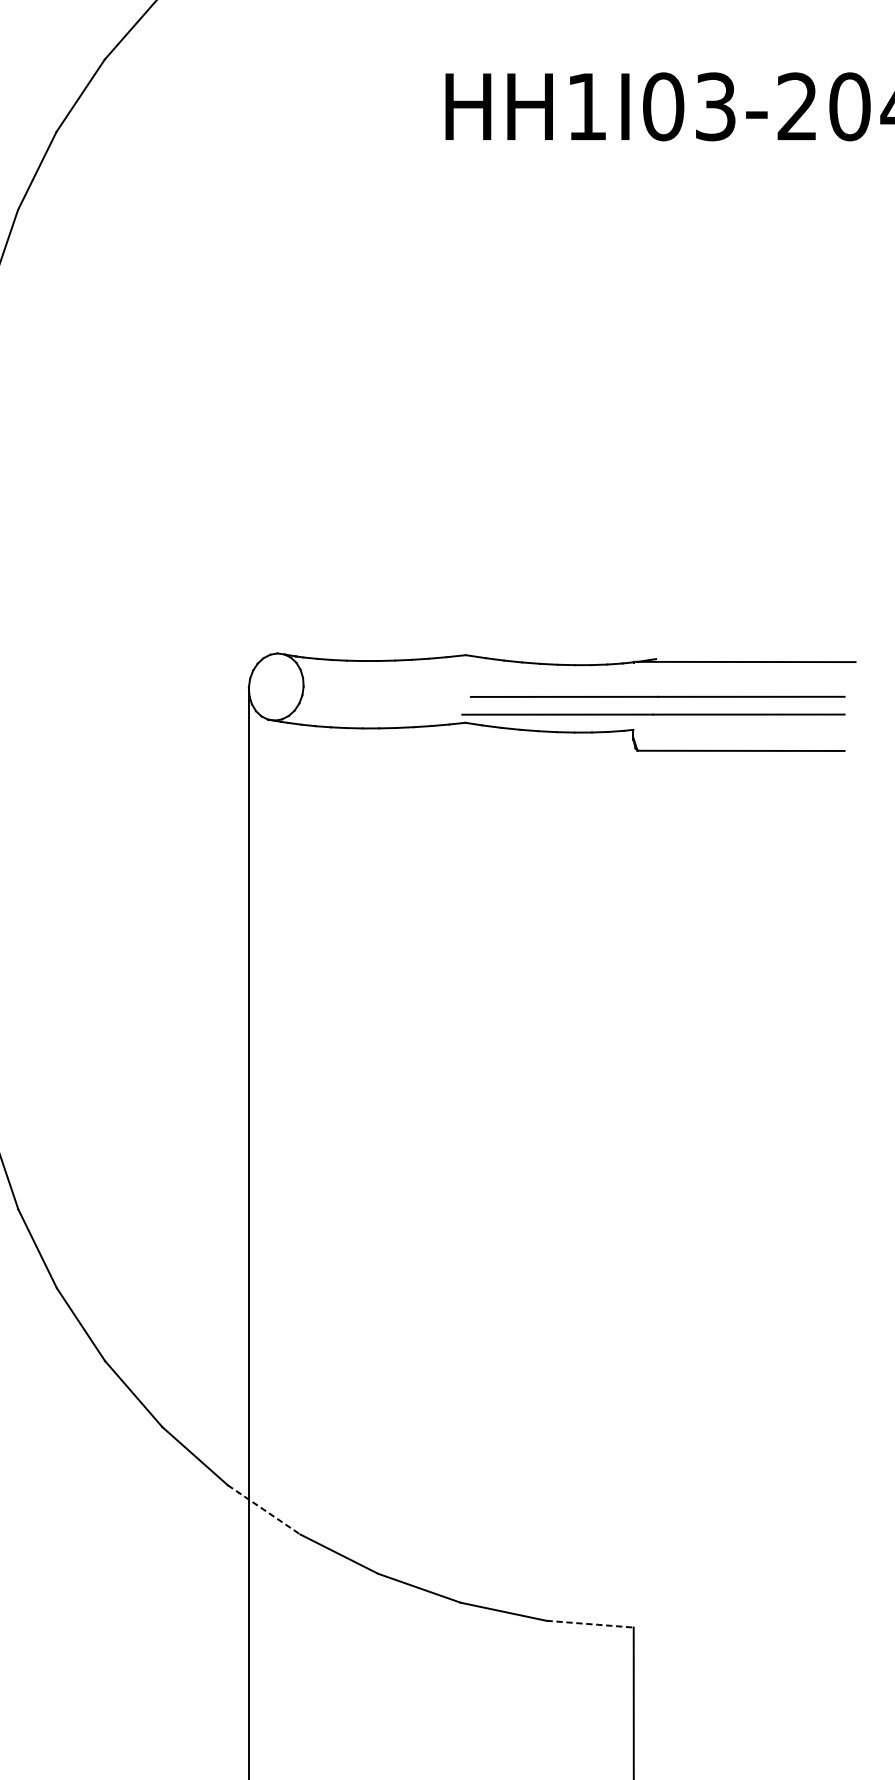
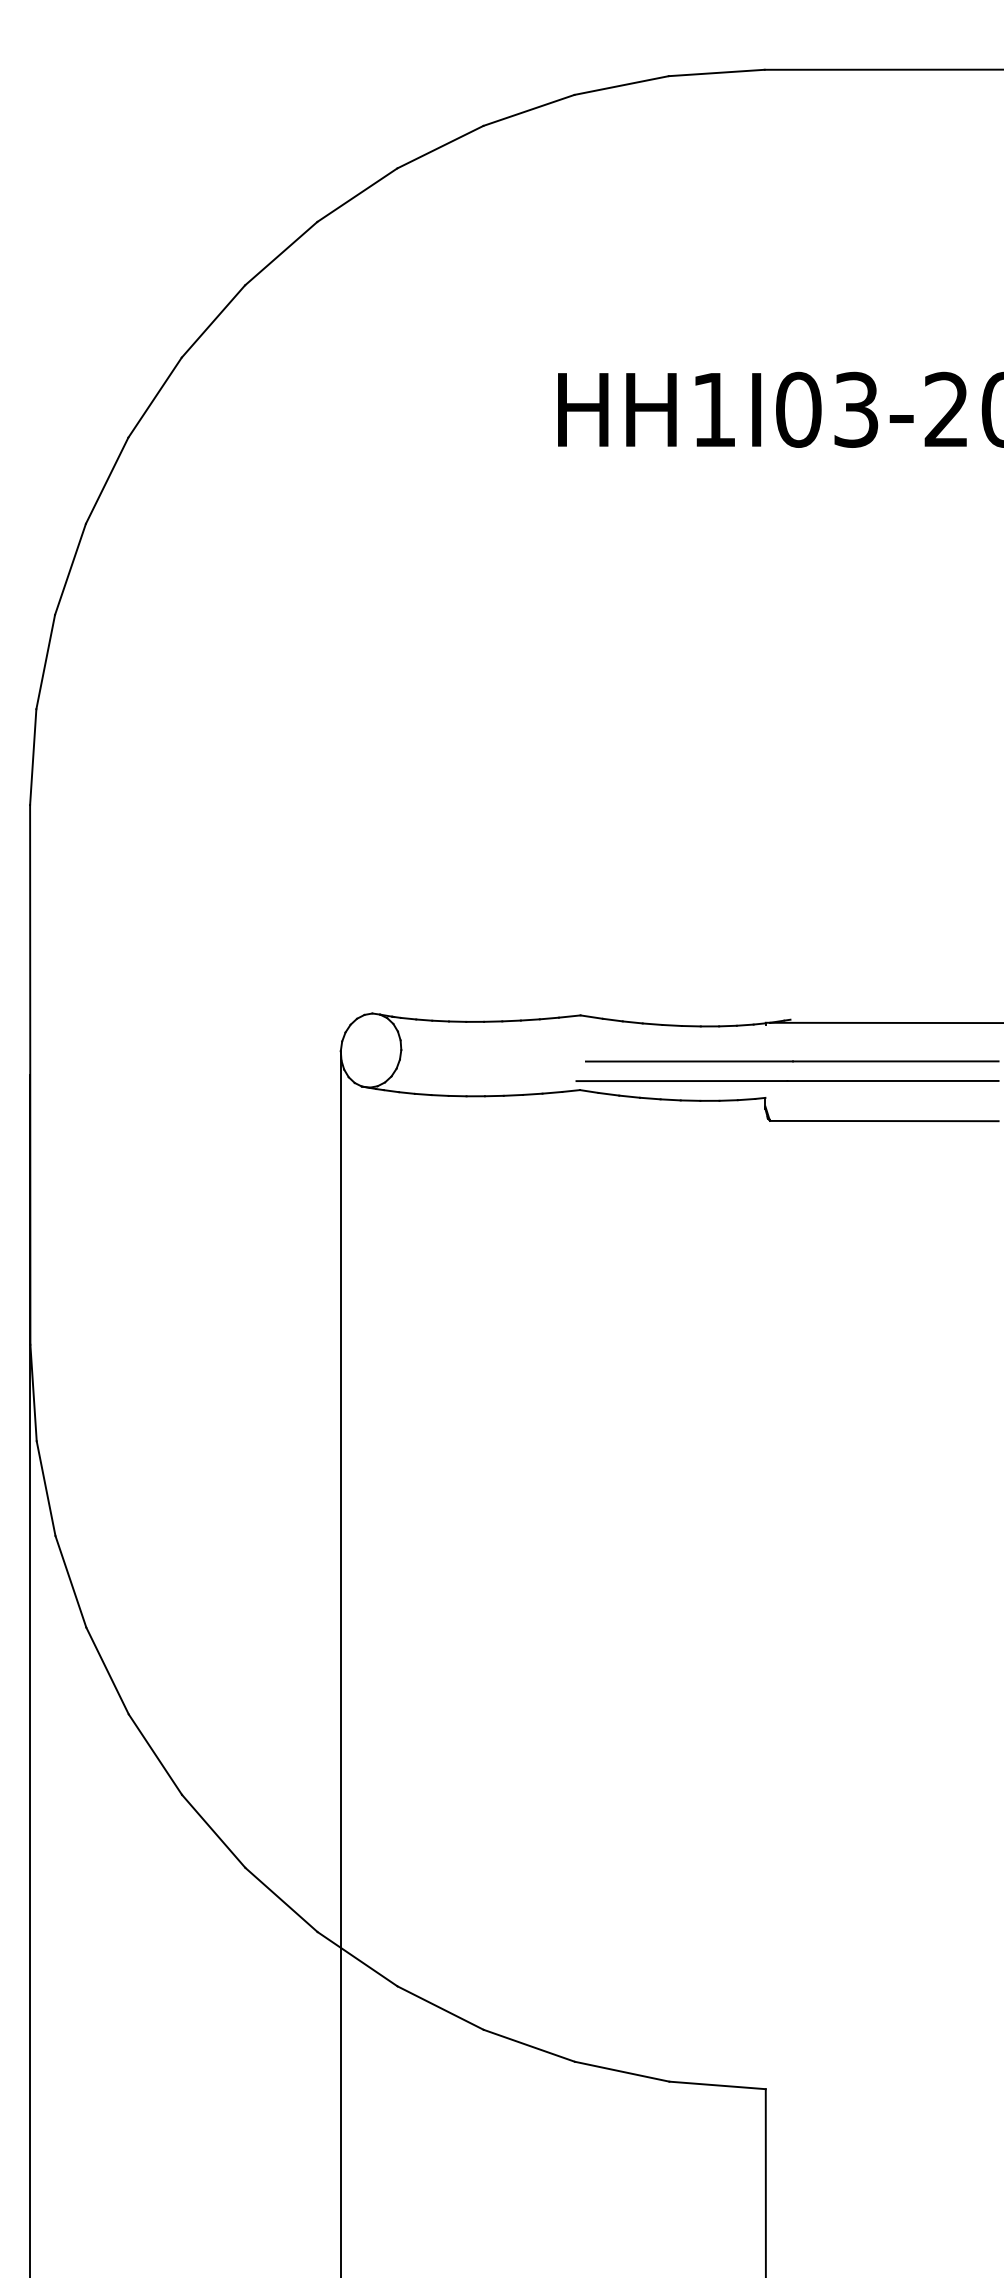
line: (263, 1510) -> (357, 1959), dashed -> solid
line: (590, 1624) -> (718, 2085), dashed -> solid

